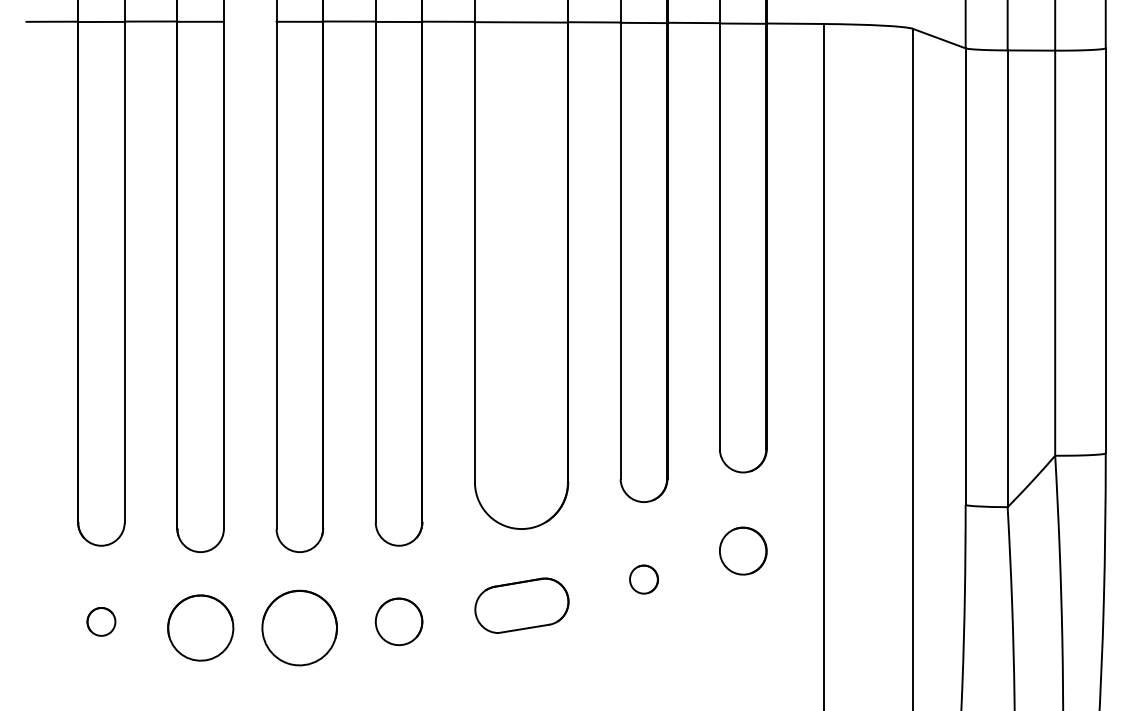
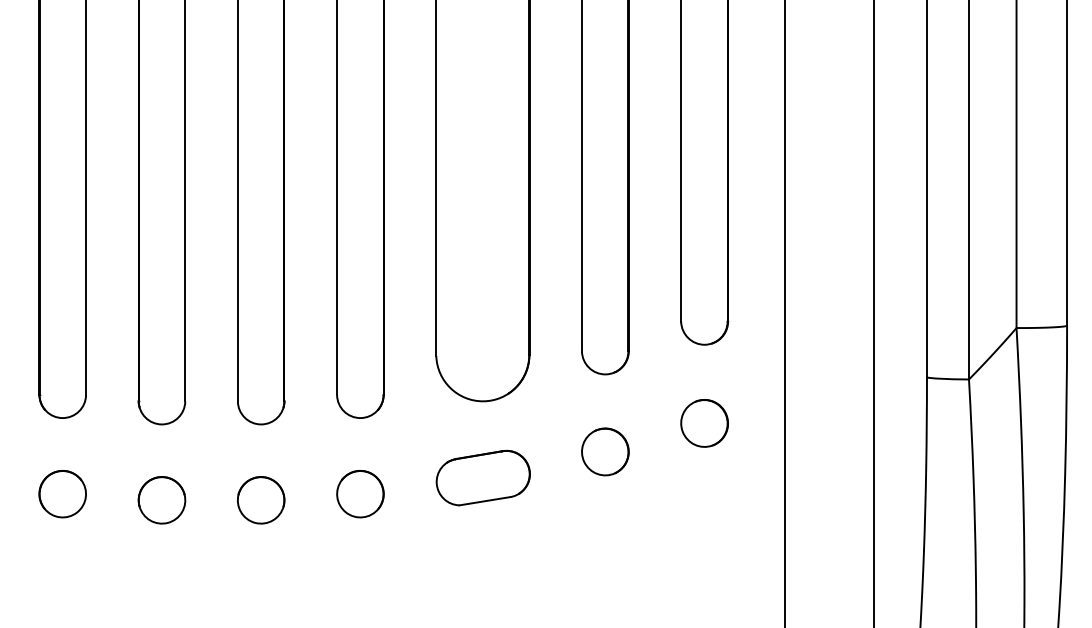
part: (643, 579) -> (604, 451), size x1.67
part: (101, 621) -> (62, 493), size x1.67
part: (200, 627) -> (161, 499), size x0.71
part: (299, 627) -> (260, 499), size x0.62

